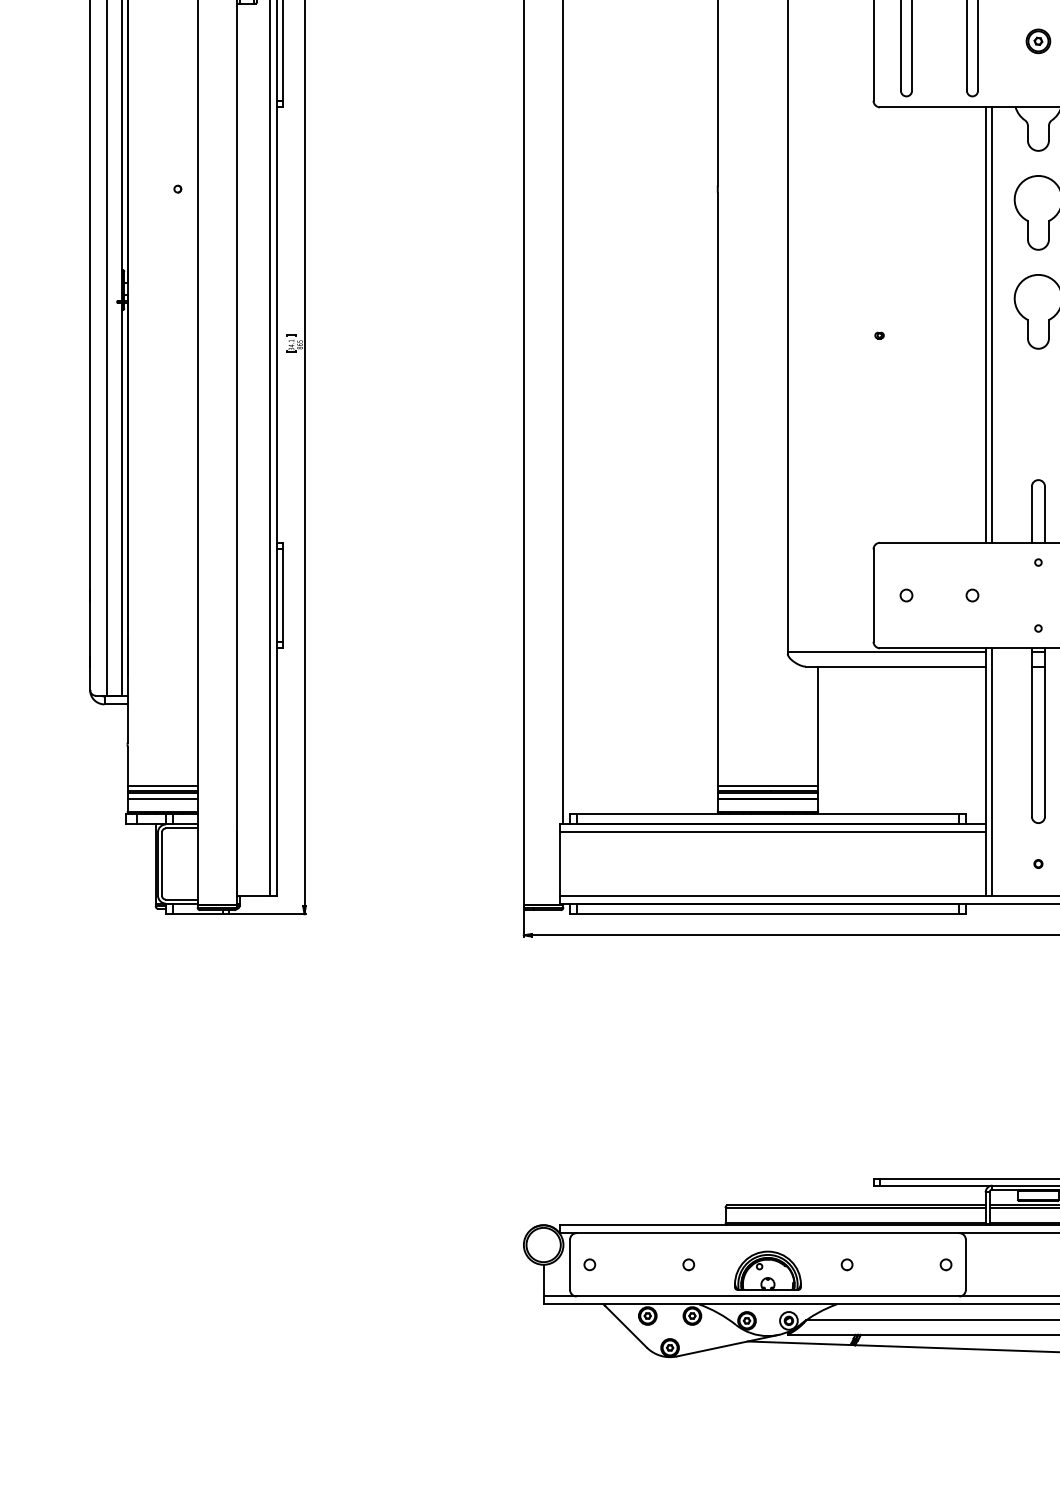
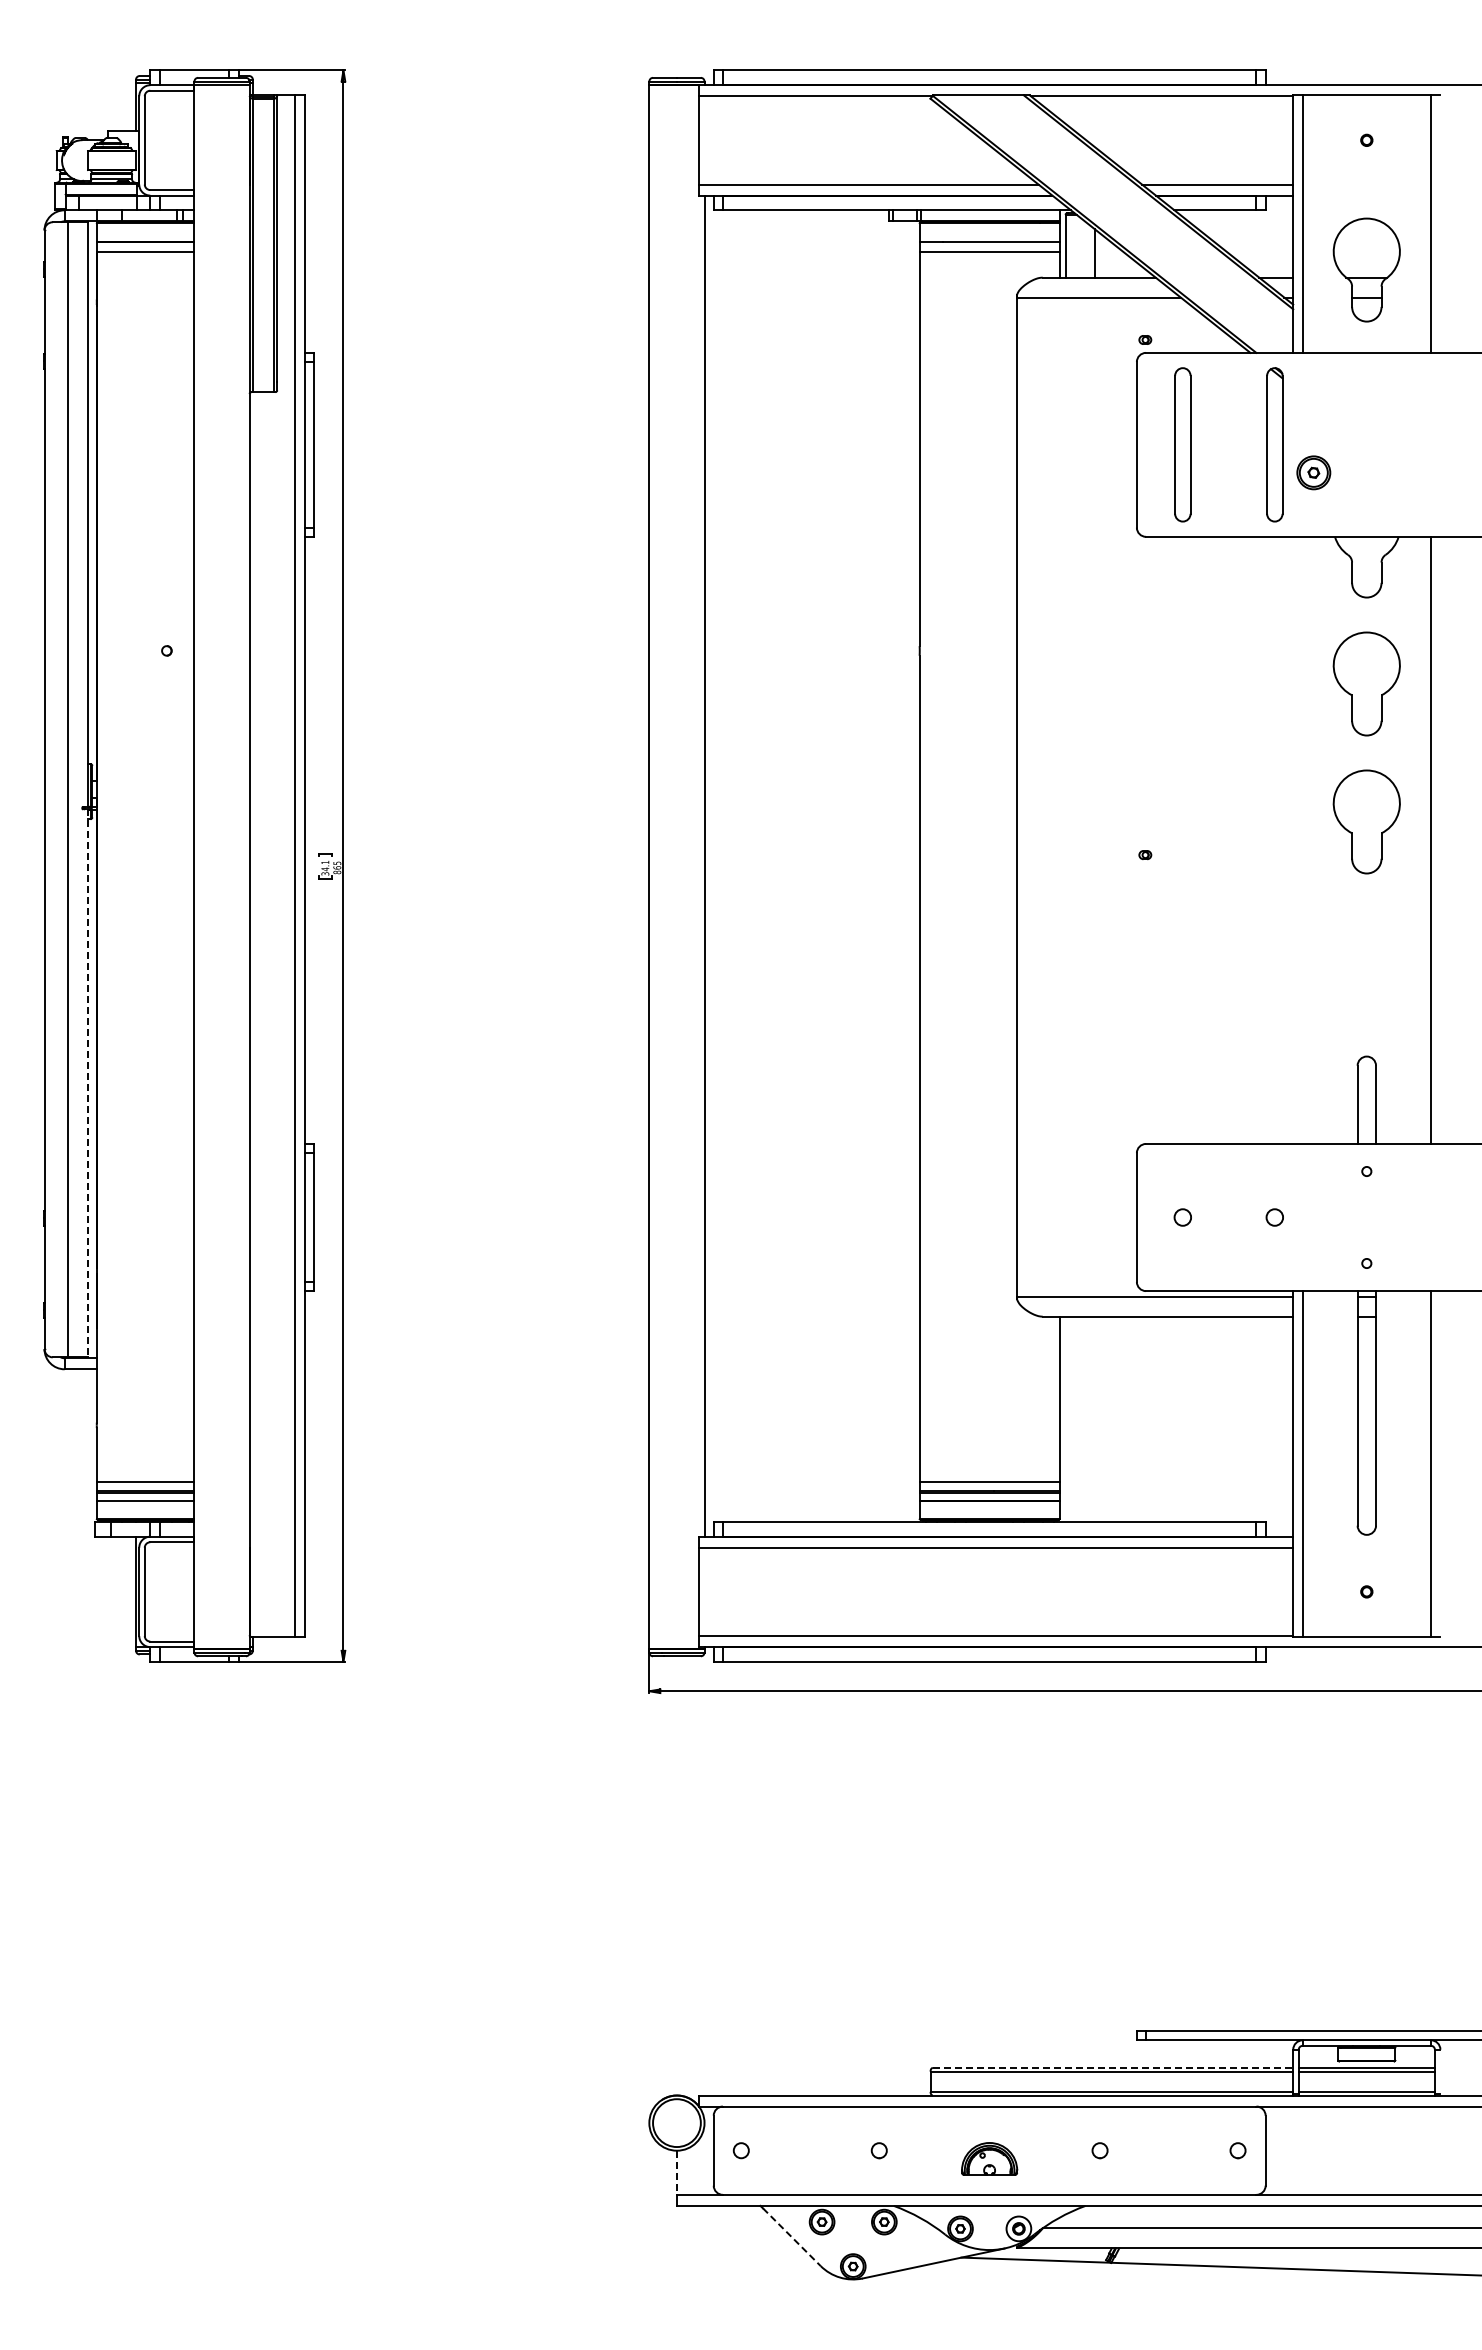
part: (1038, 41) -> (1313, 472), moved
line: (985, 324) -> (1293, 839), removed
line: (992, 324) -> (1302, 839), removed
line: (121, 499) -> (88, 1083), solid -> dashed
line: (856, 1205) -> (1113, 2067), solid -> dashed
part: (767, 1270) -> (989, 2158), size x0.6
line: (543, 1281) -> (676, 2173), solid -> dashed
line: (625, 1327) -> (791, 2237), solid -> dashed

